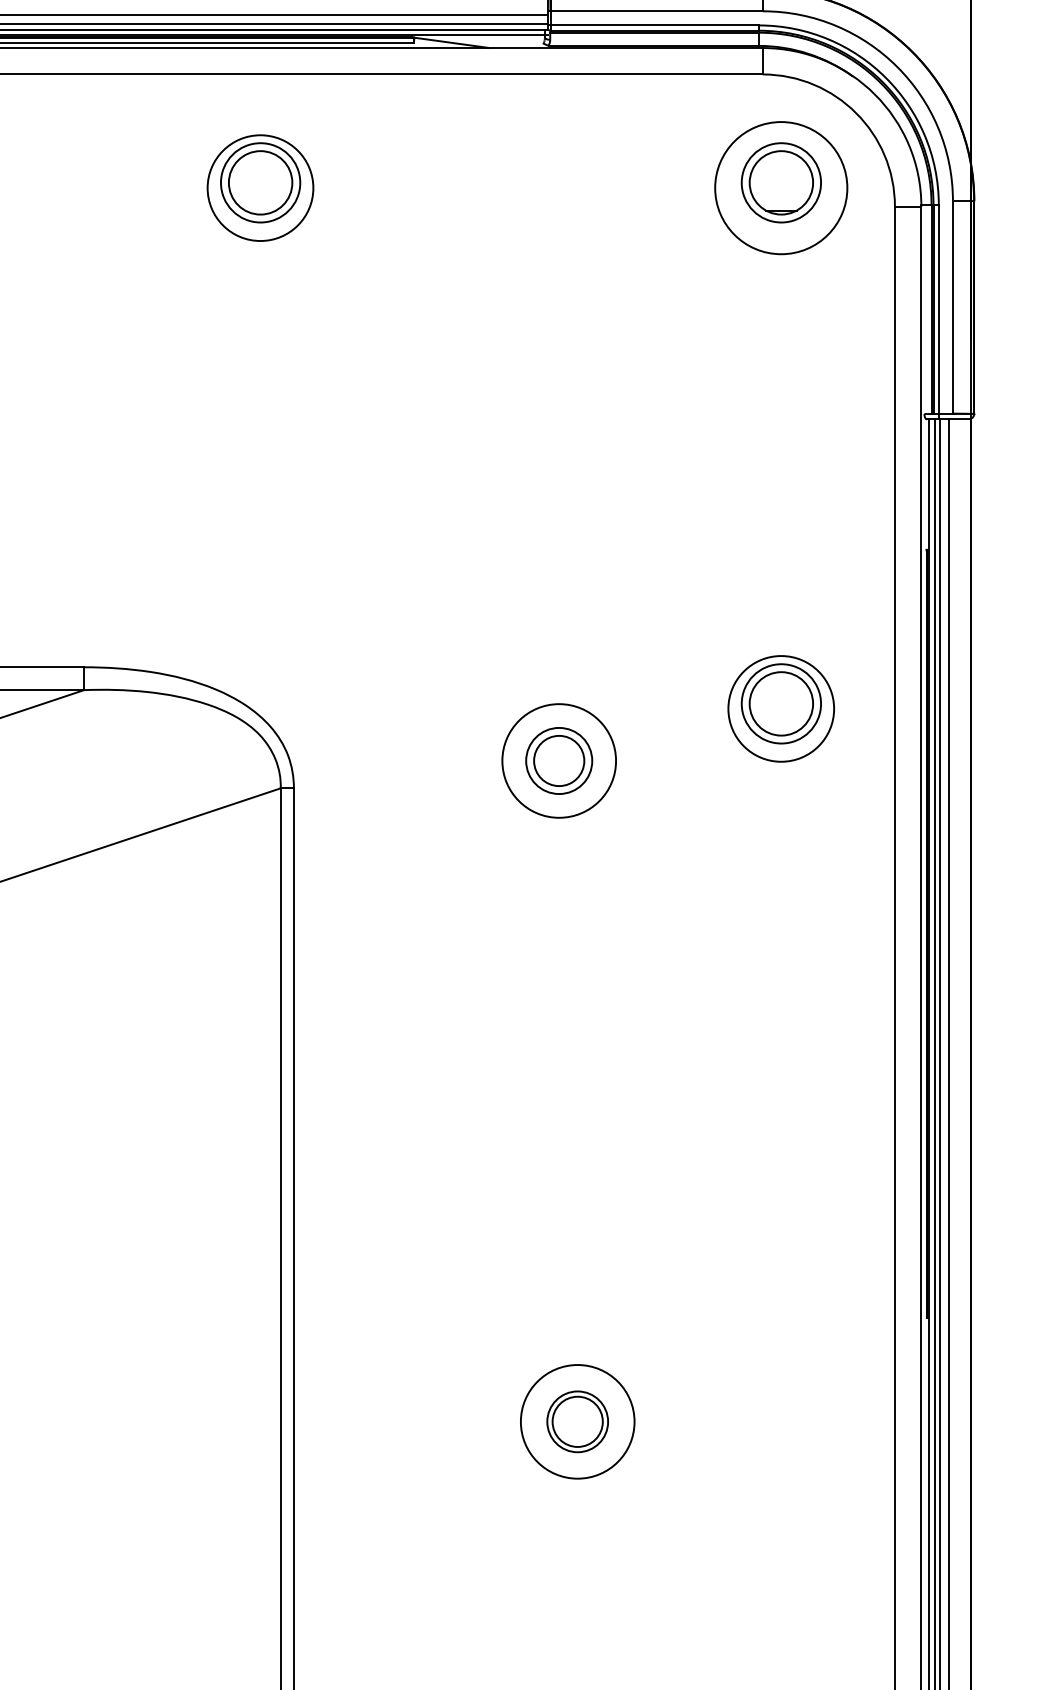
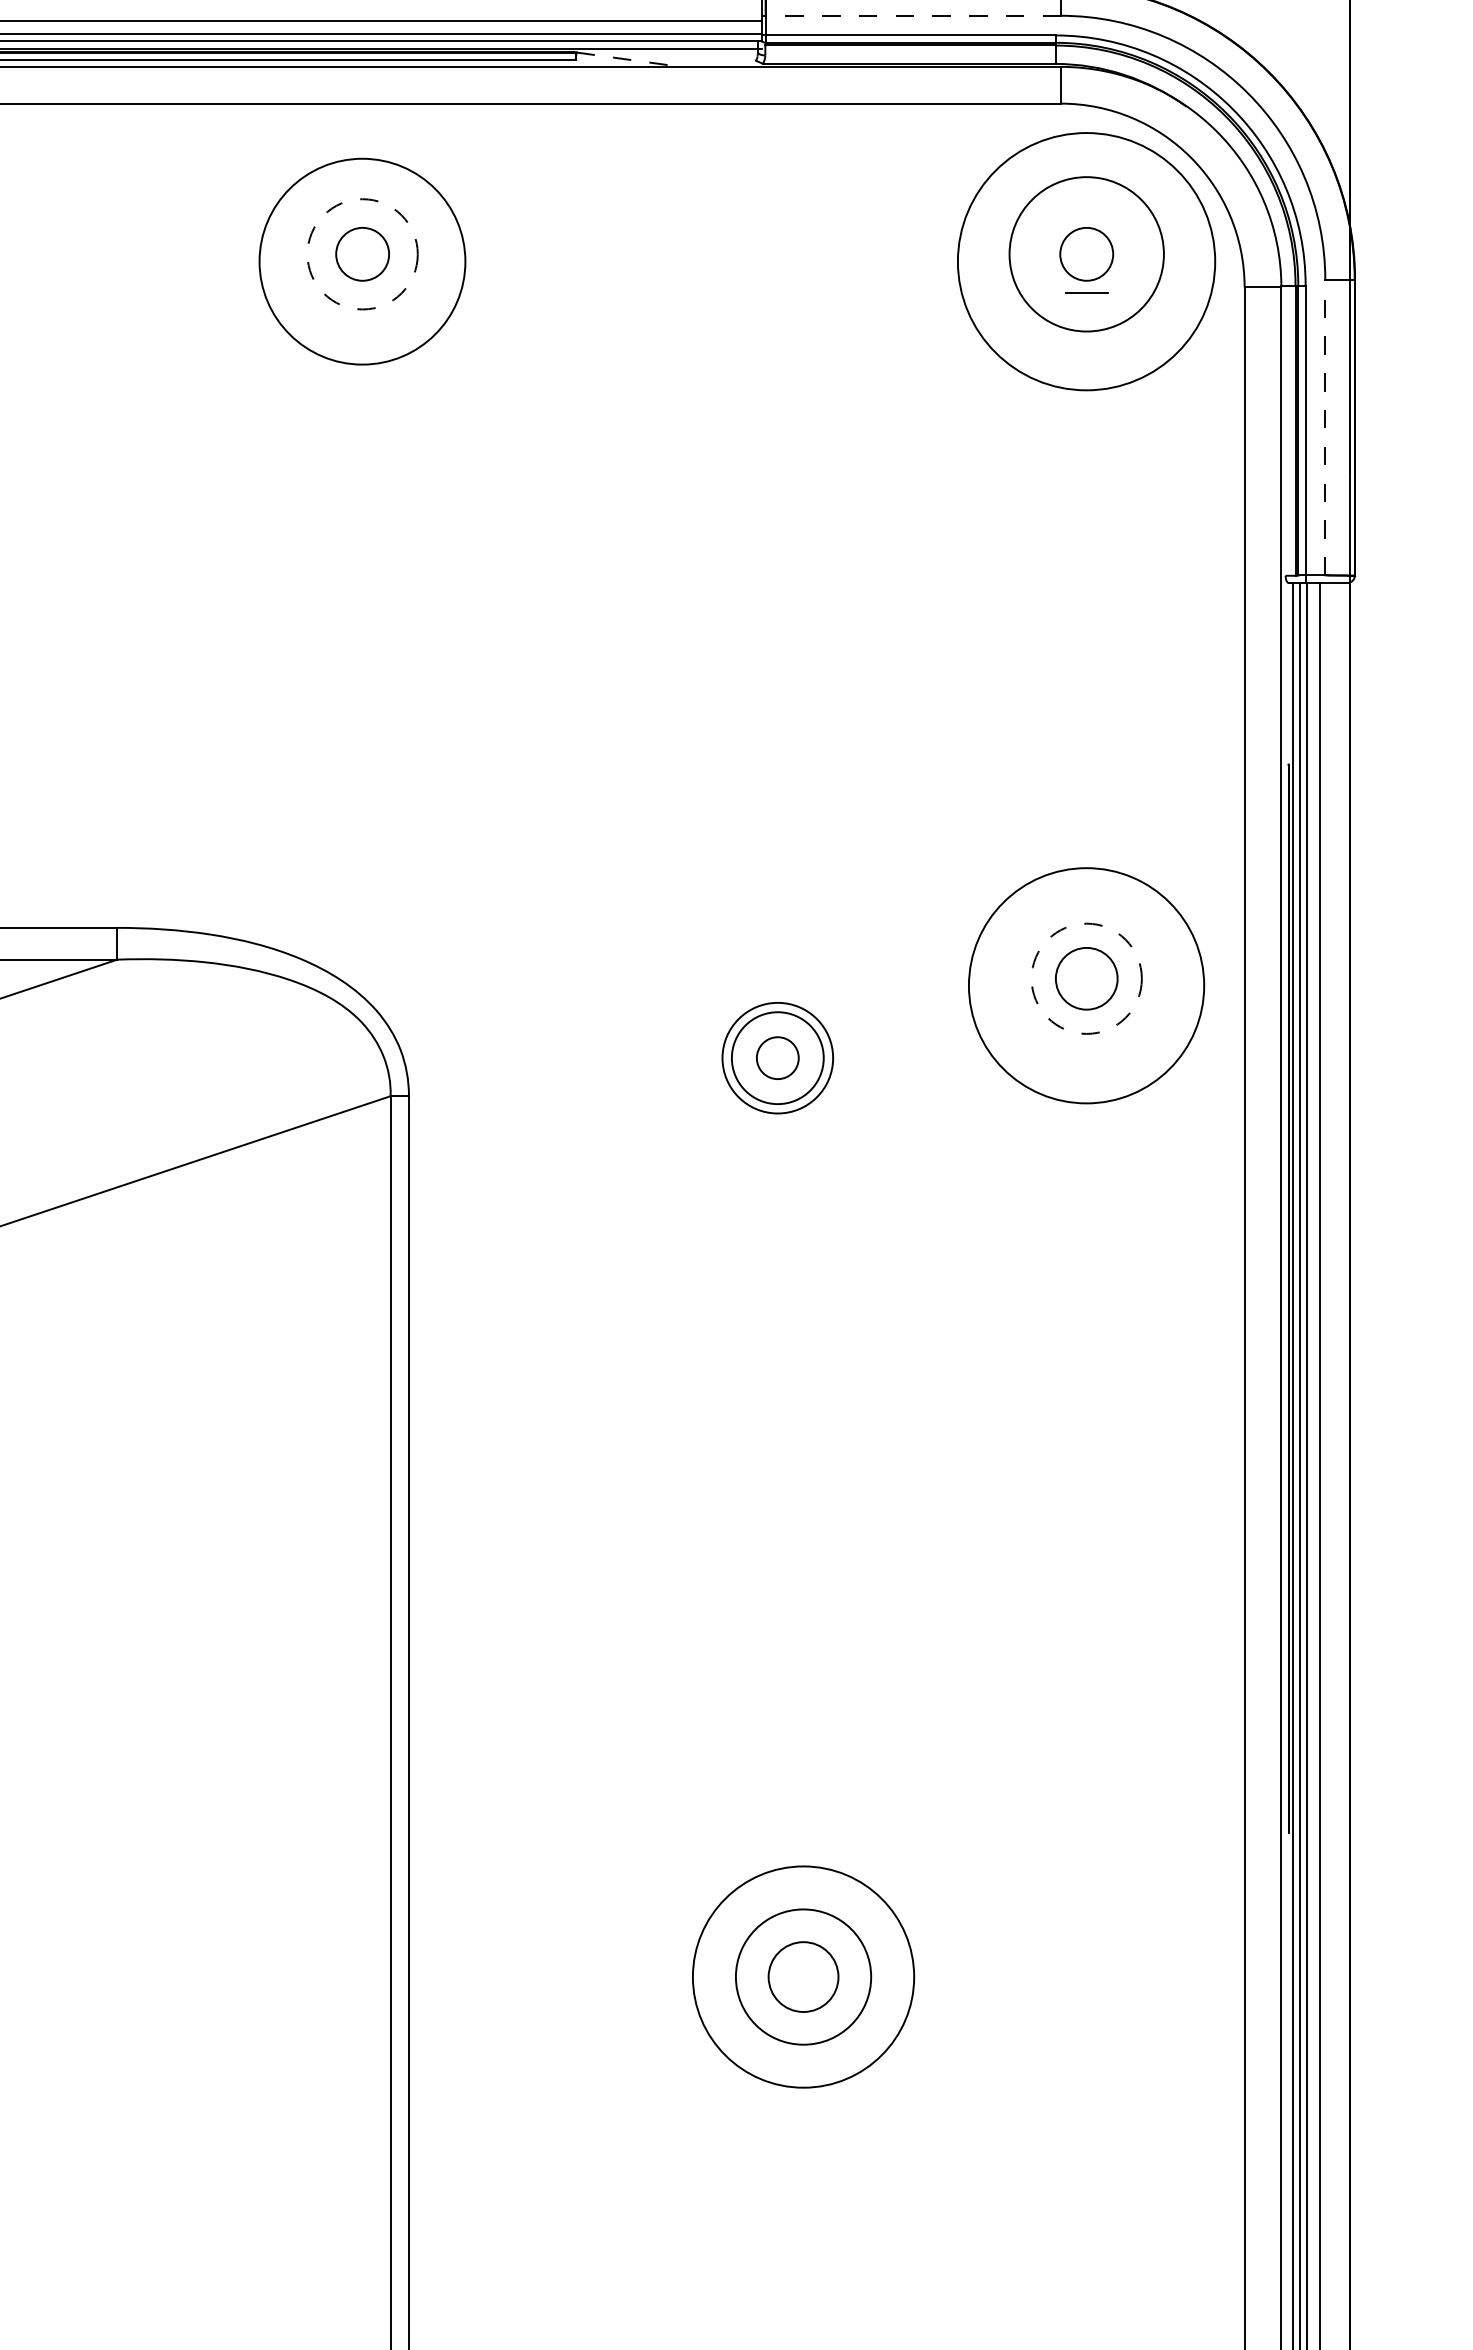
line: (655, 11) -> (911, 15), solid -> dashed
line: (451, 42) -> (628, 59), solid -> dashed
circle: (260, 182) -> (362, 254), size x0.6
circle: (260, 182) -> (362, 254), solid -> dashed
circle: (781, 182) -> (1086, 254), size x0.6
circle: (781, 182) -> (1086, 254), size x1.4
circle: (260, 188) -> (362, 261), size x1.4
circle: (781, 188) -> (1086, 261), size x1.4
line: (953, 307) -> (1325, 427), solid -> dashed
circle: (781, 703) -> (1086, 978), size x0.7
circle: (781, 703) -> (1086, 978), solid -> dashed
circle: (781, 708) -> (1086, 985), size x1.6
circle: (558, 761) -> (777, 1058), size x0.6
circle: (558, 761) -> (777, 1058), size x0.7
circle: (577, 1421) -> (803, 1976), size x1.6
circle: (577, 1422) -> (803, 1977), size x1.4

